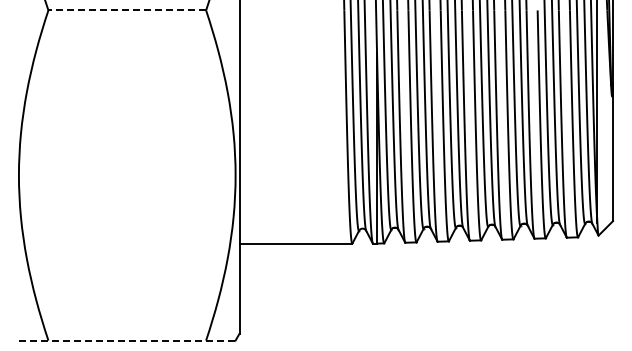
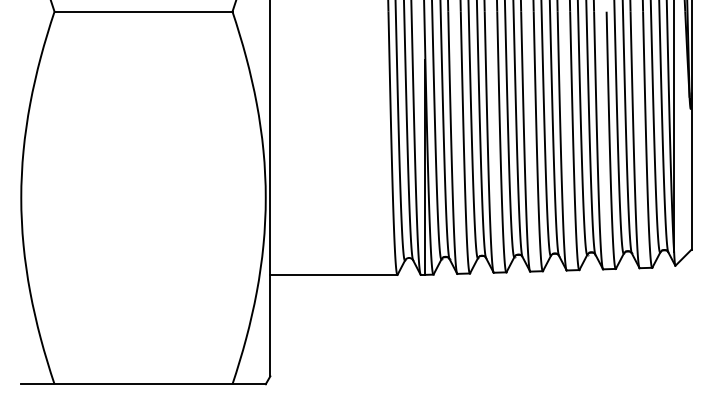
line: (127, 10) -> (143, 11), dashed -> solid
line: (127, 340) -> (143, 384), dashed -> solid

